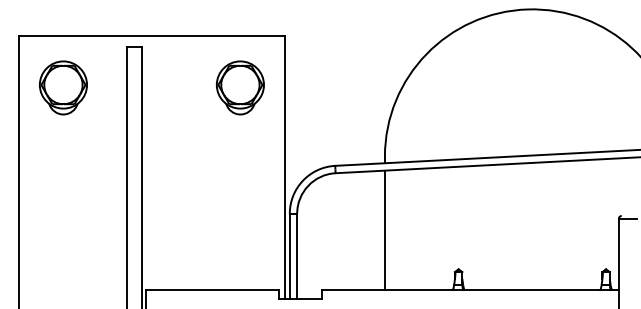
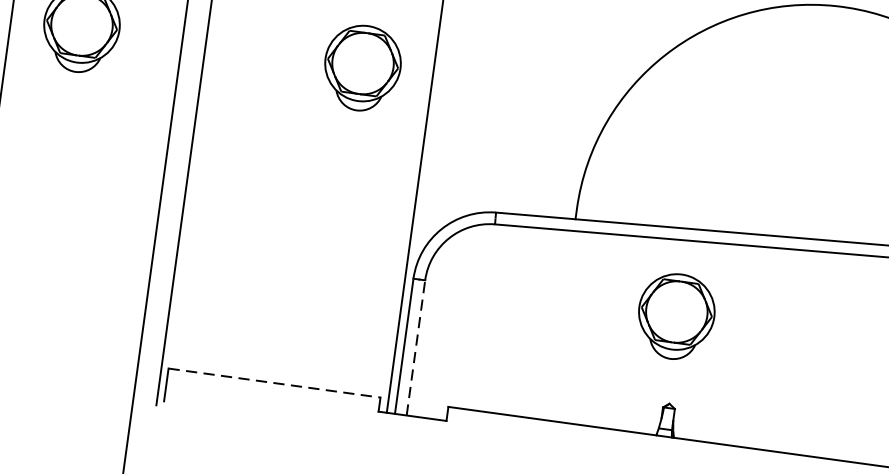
part: (454, 214) -> (674, 315), added
line: (384, 229) -> (560, 324), removed
line: (297, 256) -> (416, 348), solid -> dashed
line: (212, 289) -> (274, 382), solid -> dashed

